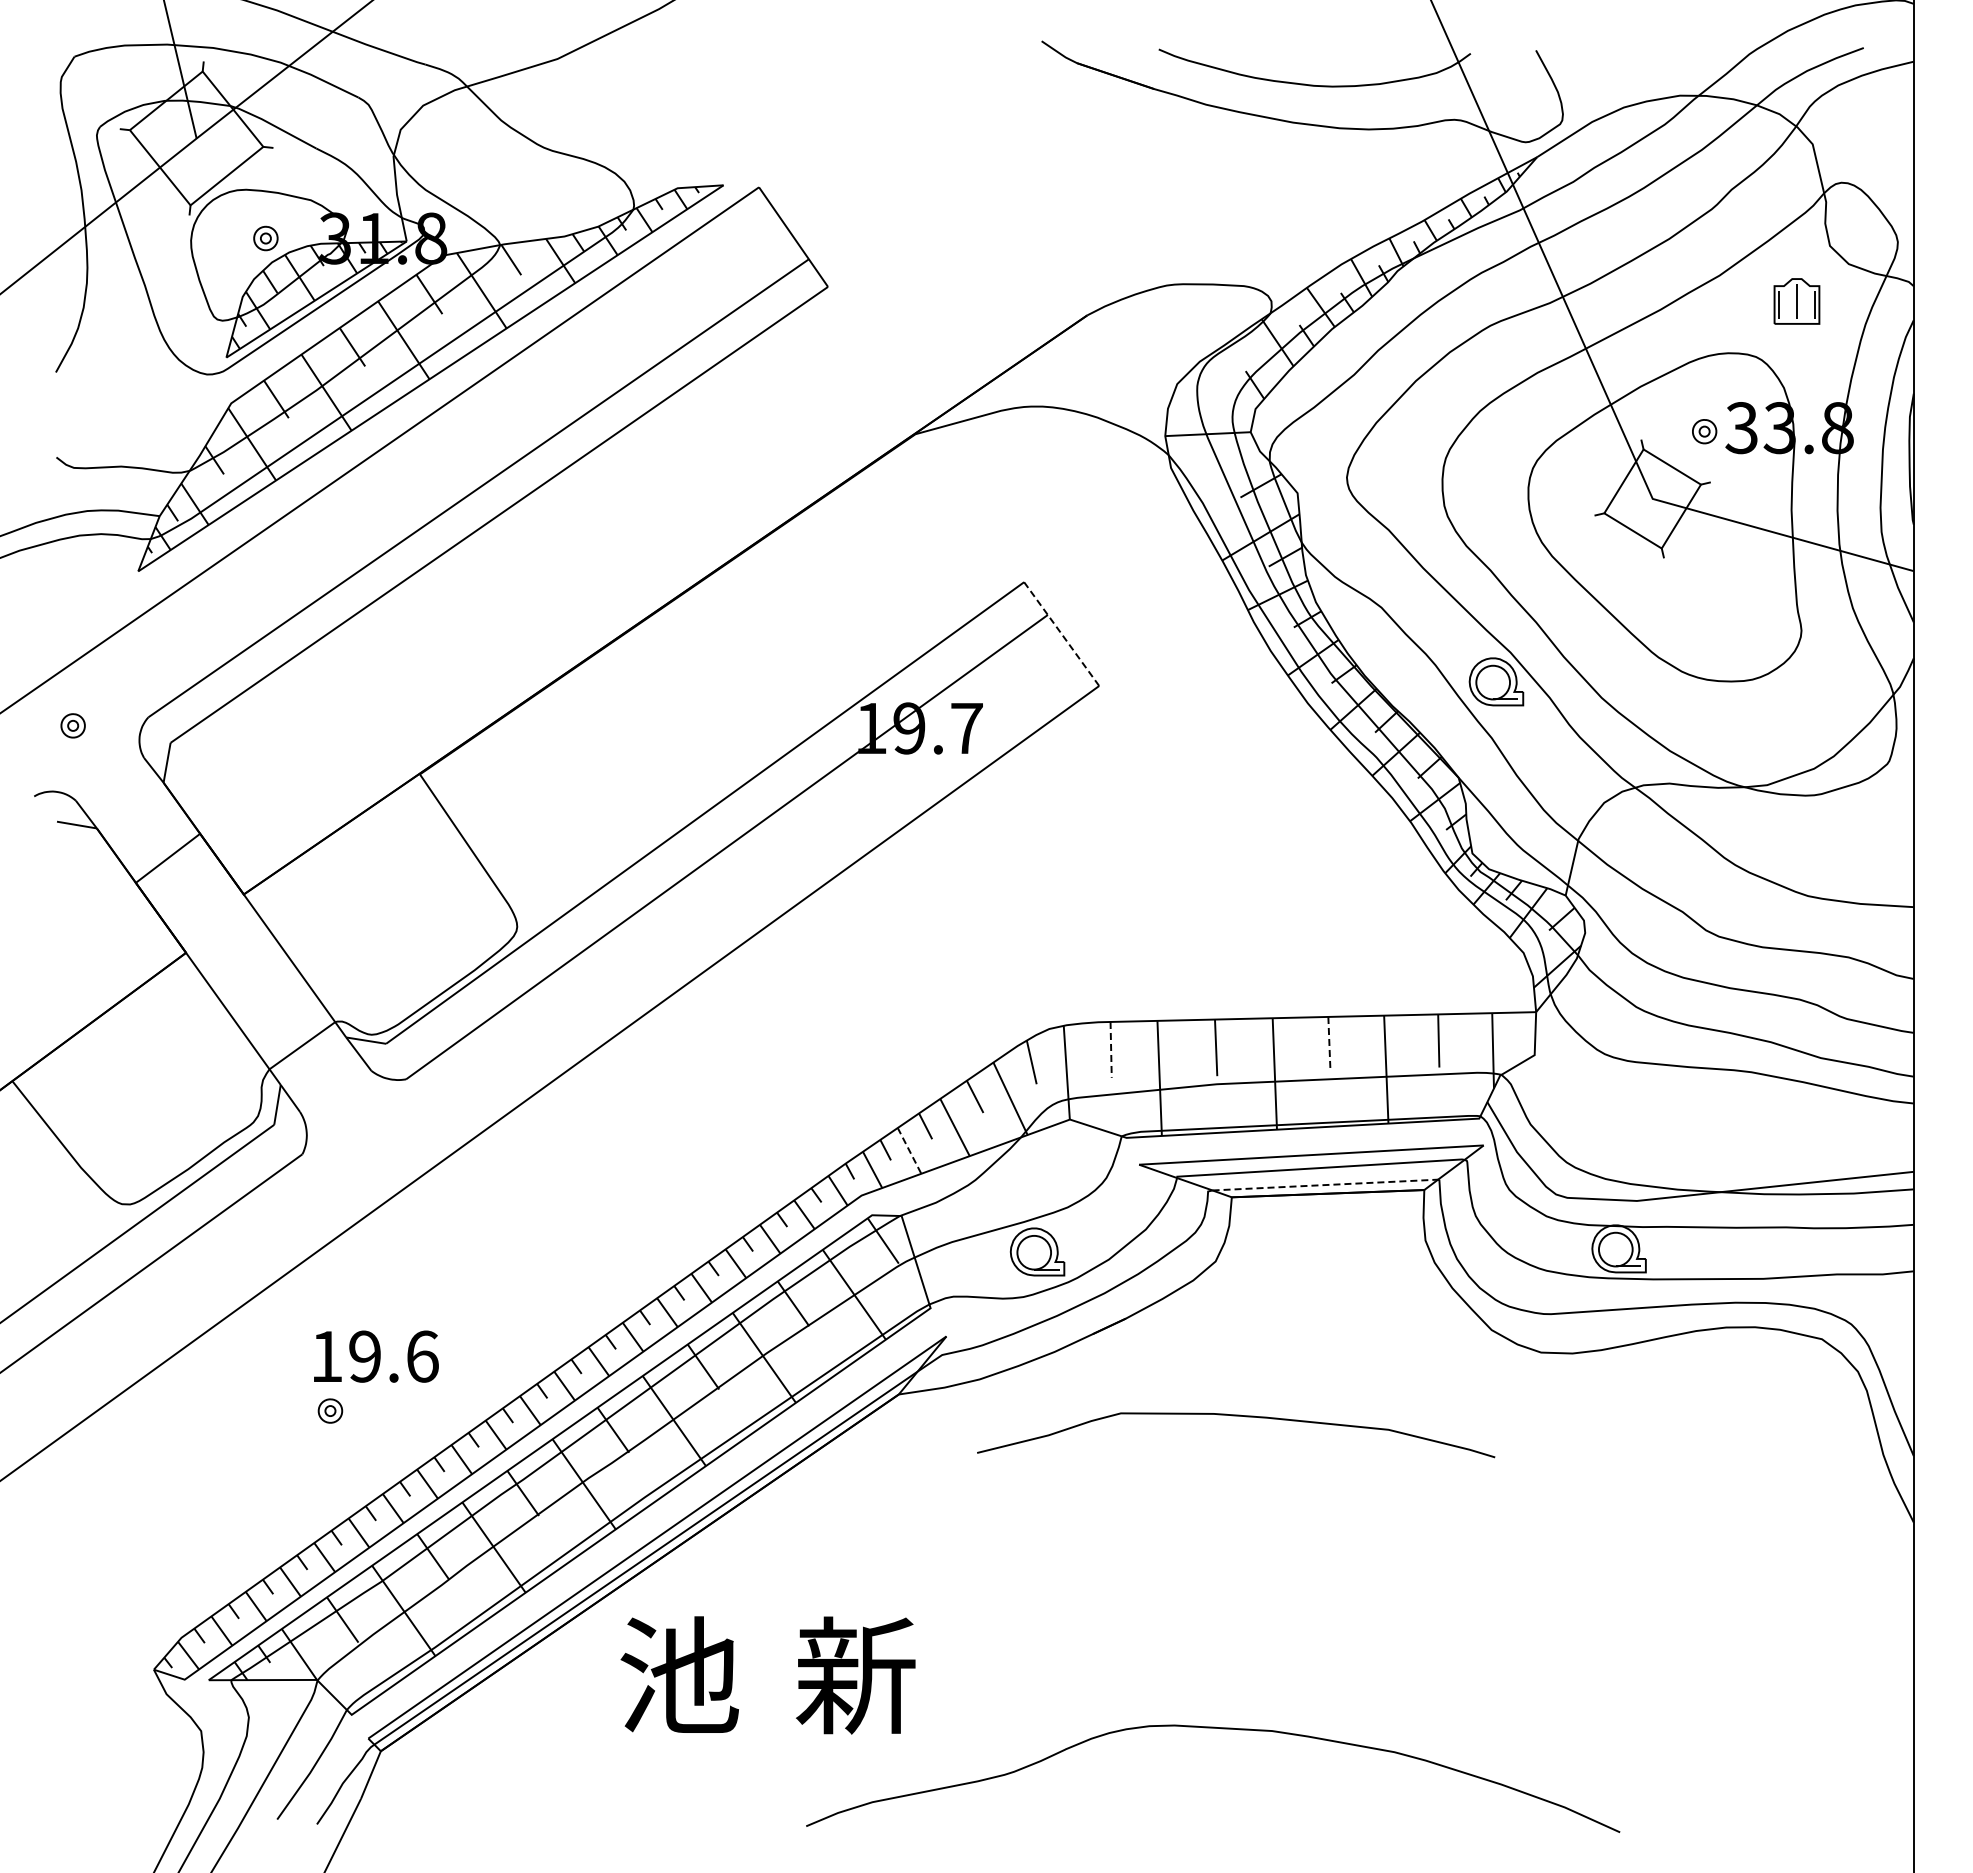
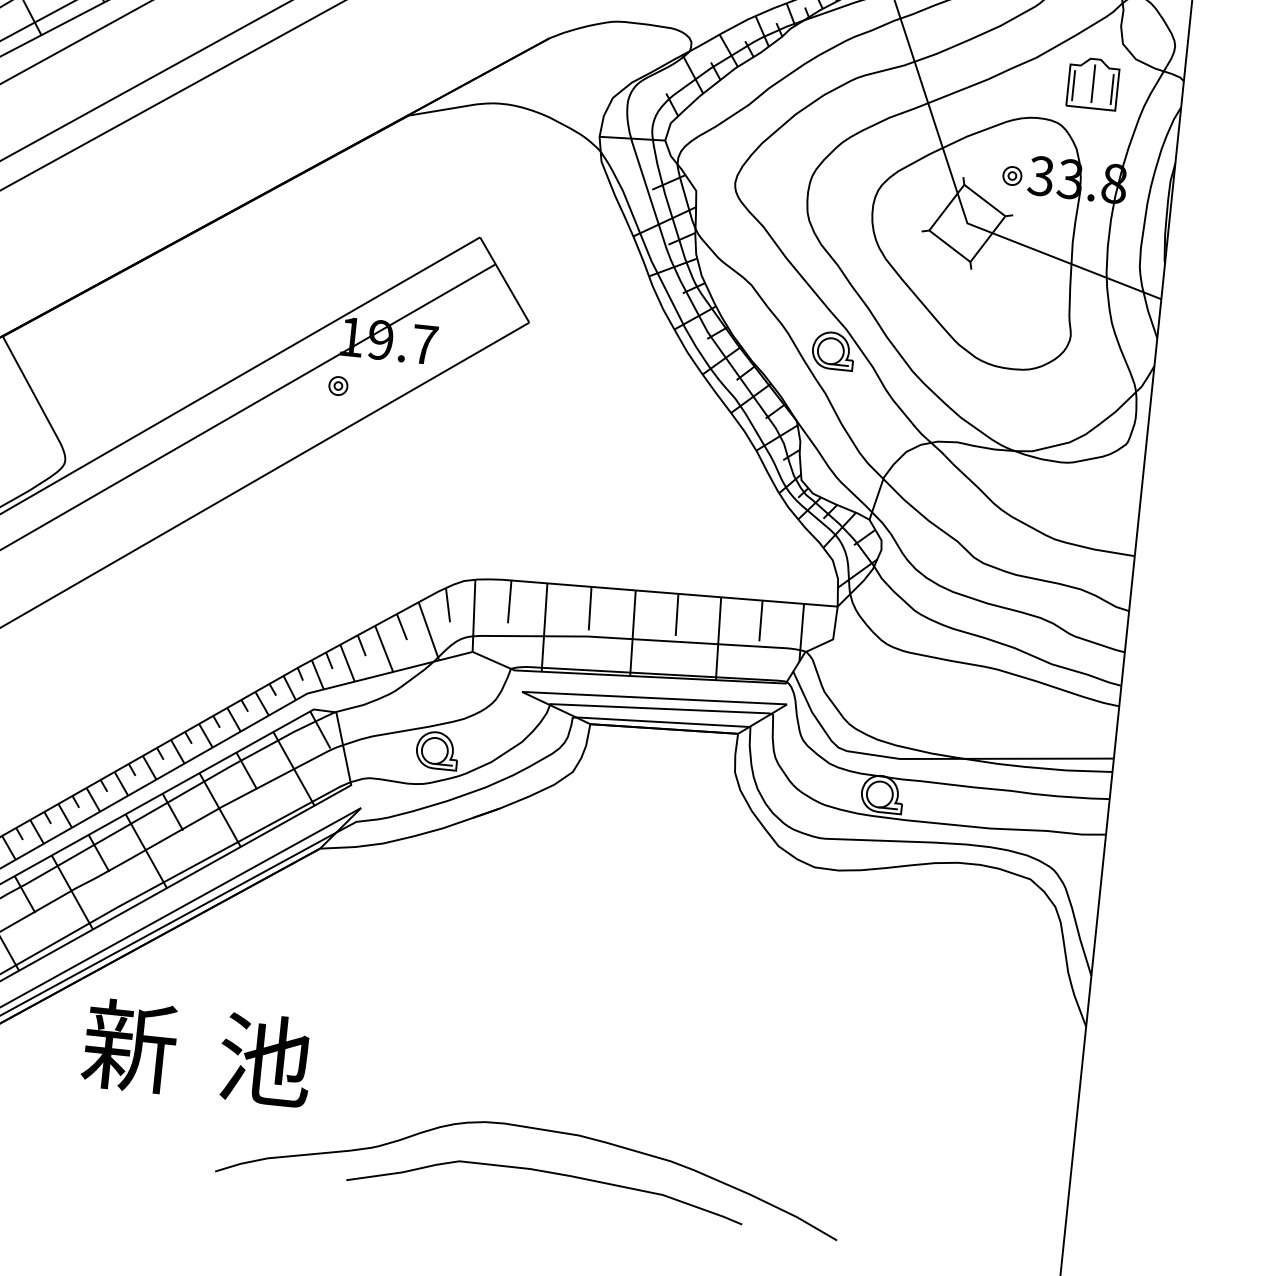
part: (1796, 301) -> (1092, 83), size x1.43
line: (1061, 633) -> (504, 279), dashed -> solid
part: (860, 793) -> (338, 386), added
line: (1329, 1044) -> (677, 615), dashed -> solid
line: (1111, 1049) -> (510, 601), dashed -> solid
line: (909, 1150) -> (347, 662), dashed -> solid
line: (1325, 1185) -> (662, 722), dashed -> solid
curve: (1236, 1416) -> (547, 1172), moved
text: (678, 1675) -> (129, 1046), 池 -> 新
text: (855, 1675) -> (264, 1060), 新 -> 池

